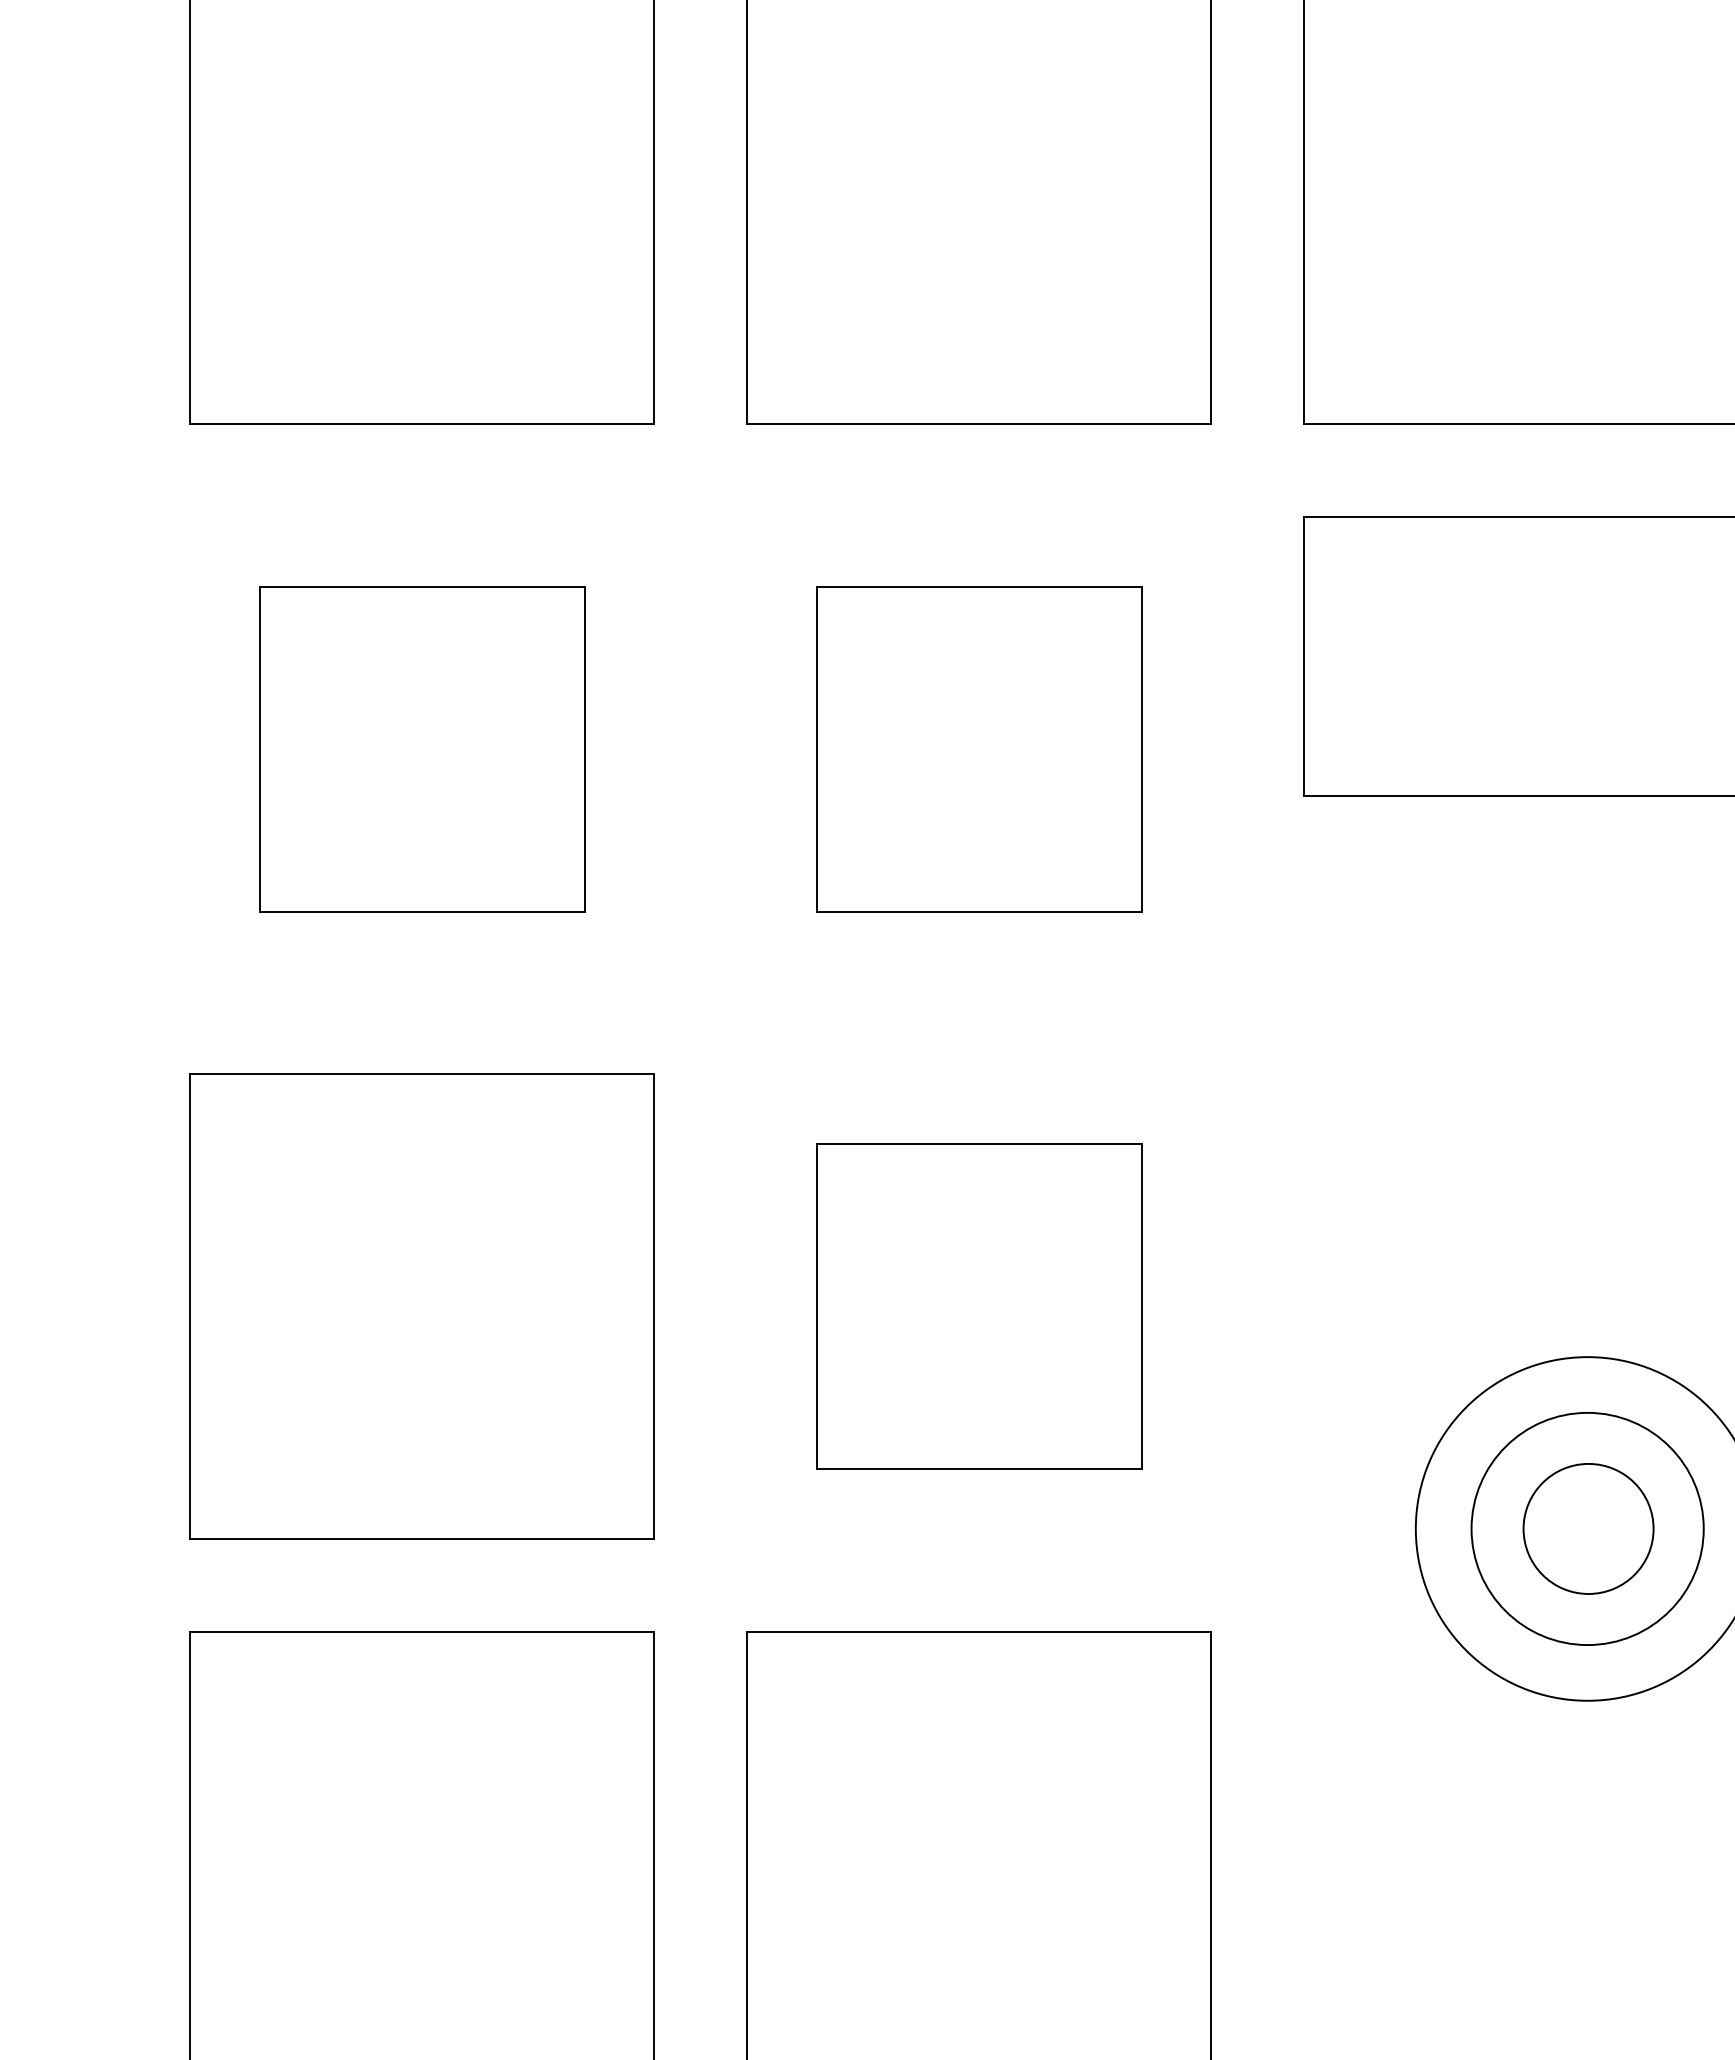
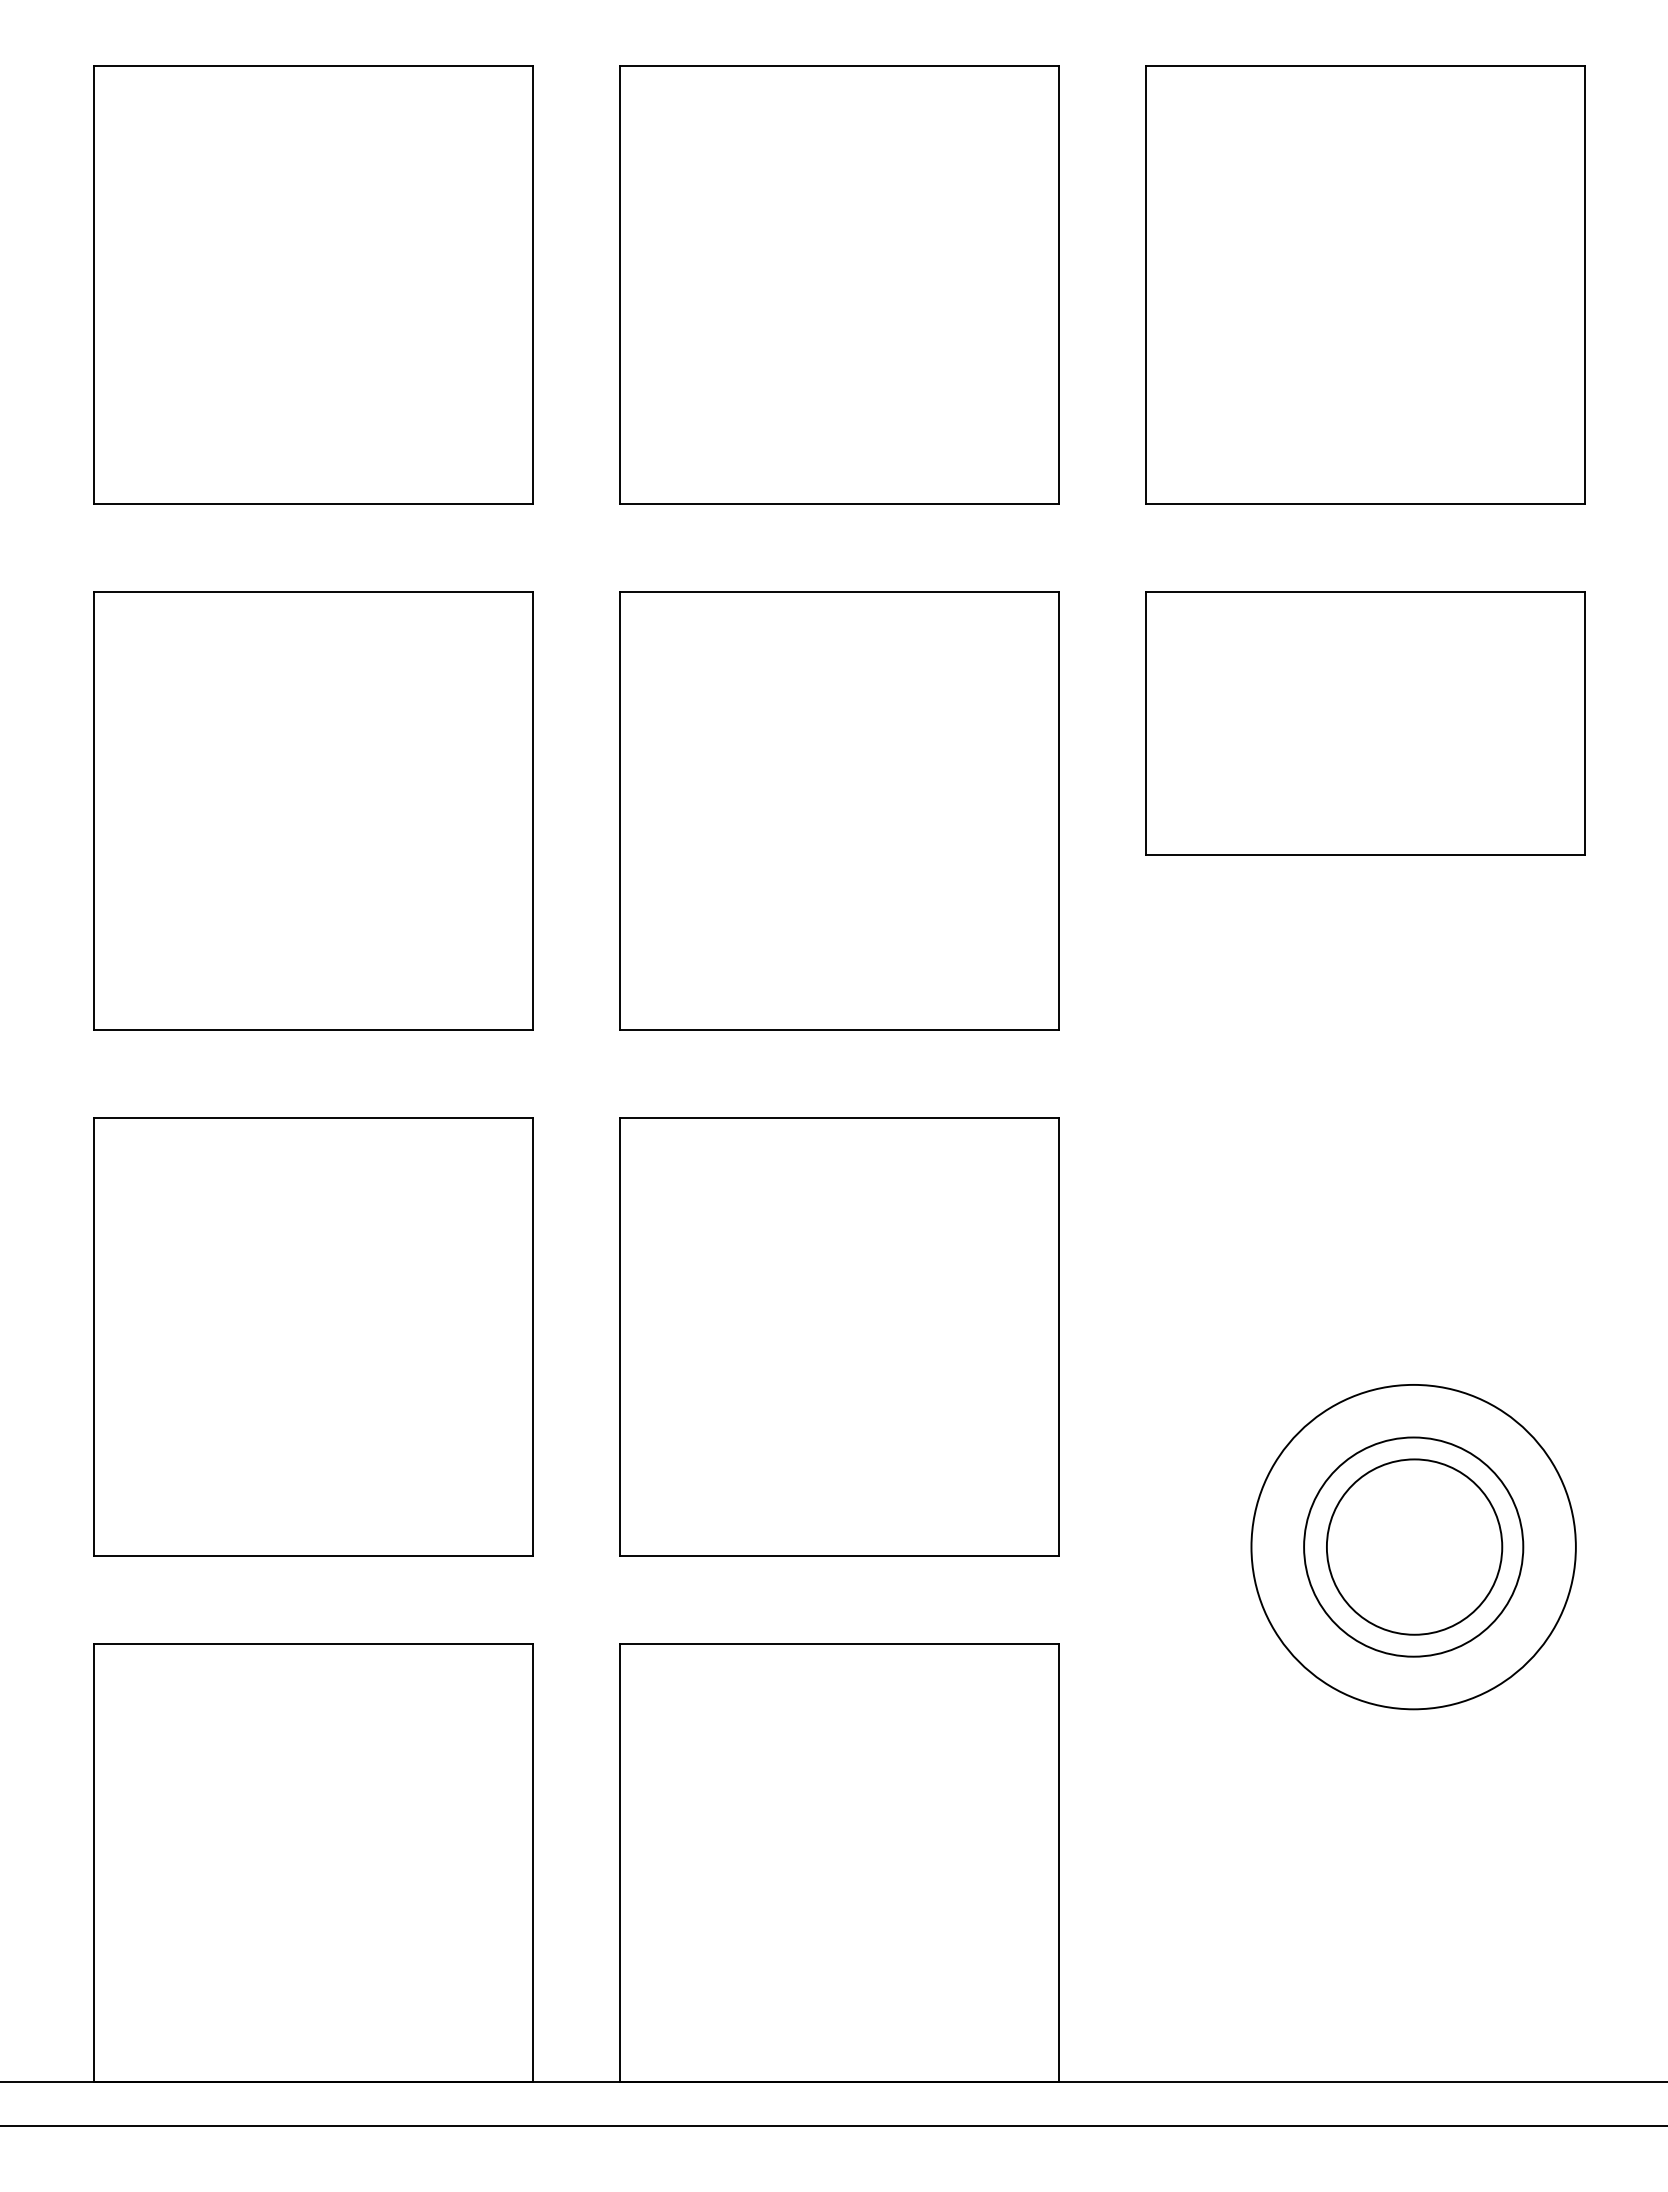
part: (422, 748) -> (313, 810), size x1.43
part: (979, 748) -> (839, 810), size x1.43
part: (979, 1305) -> (839, 1336), size x1.43
circle: (1588, 1528) -> (1414, 1546), size x1.43

